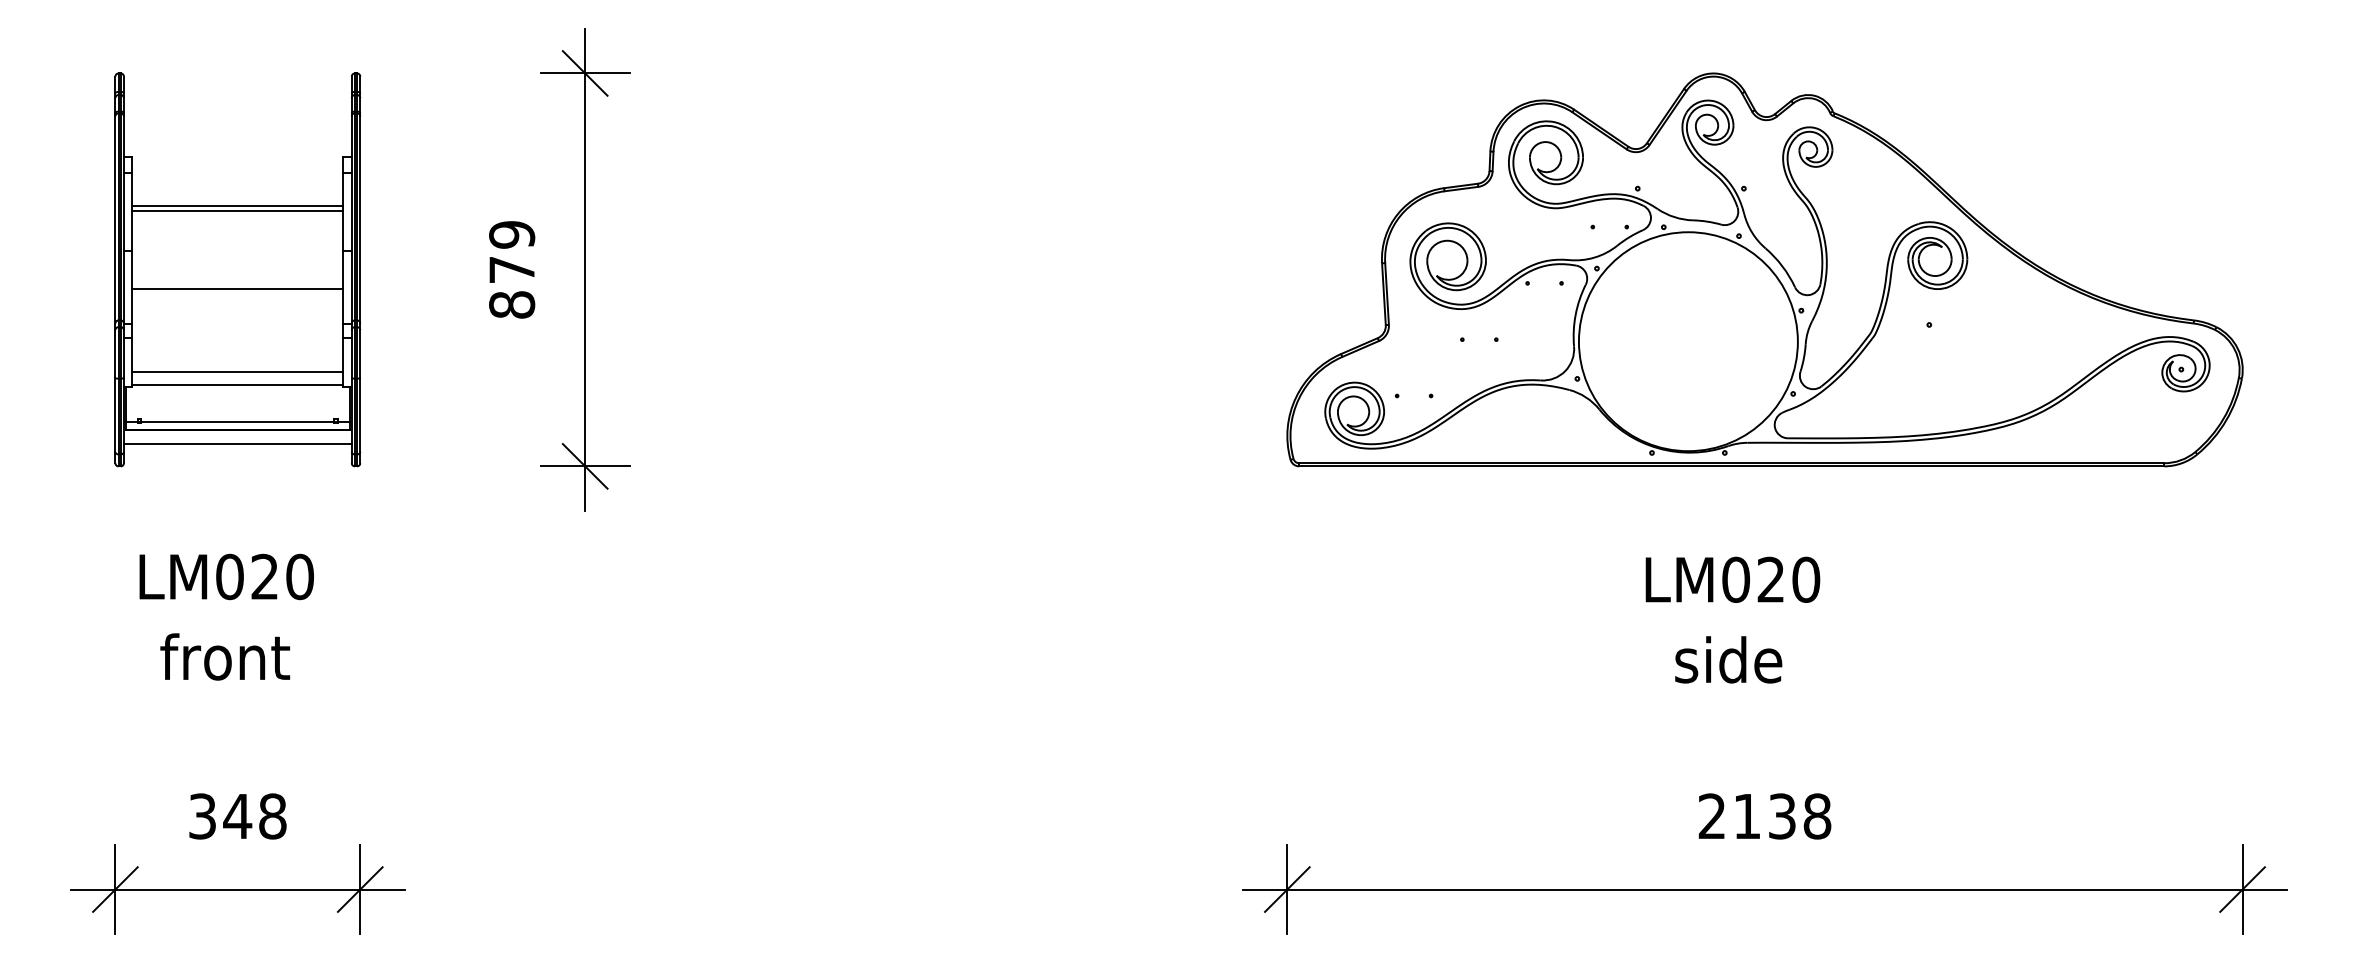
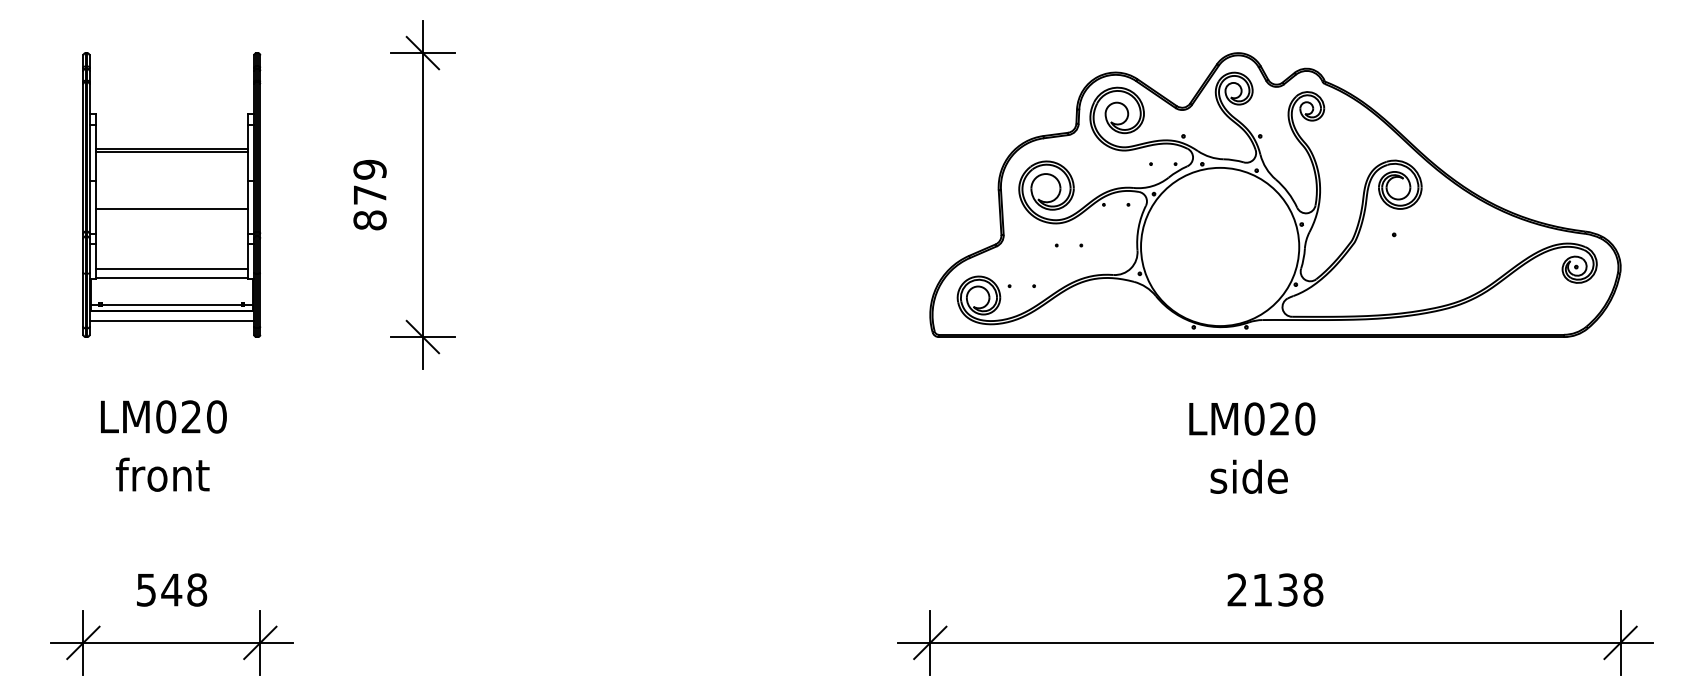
text: (202, 815) -> (146, 589), 348 -> 548

